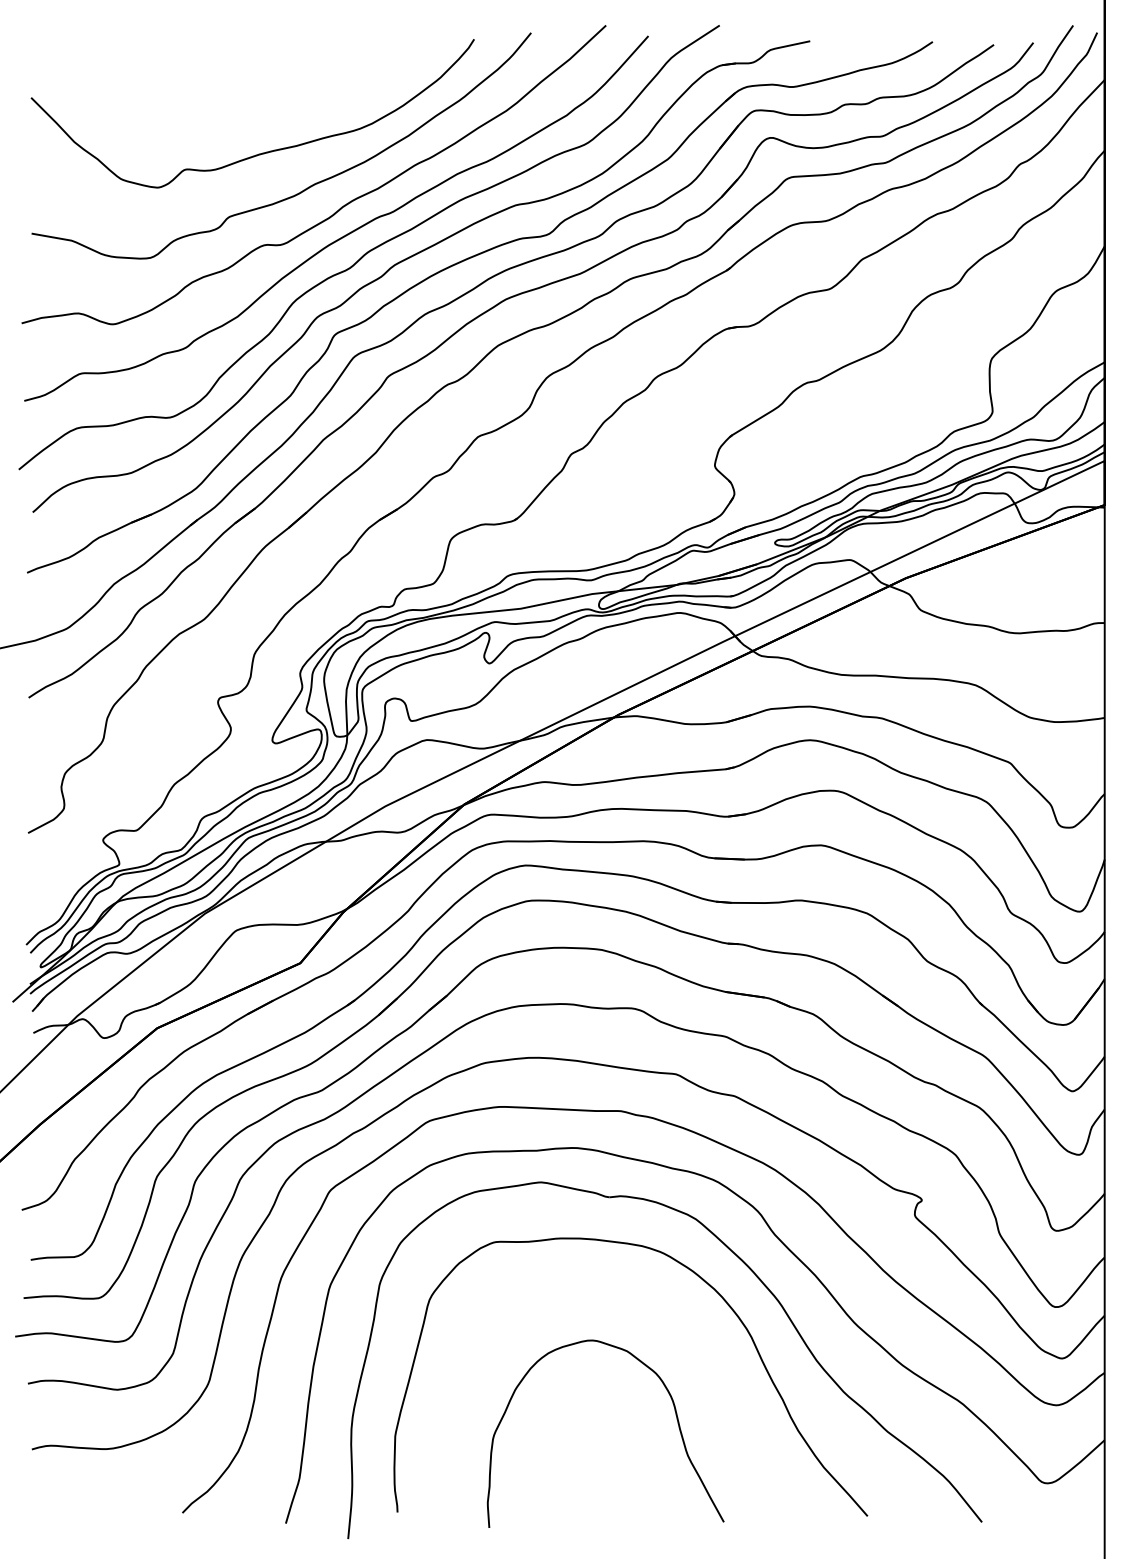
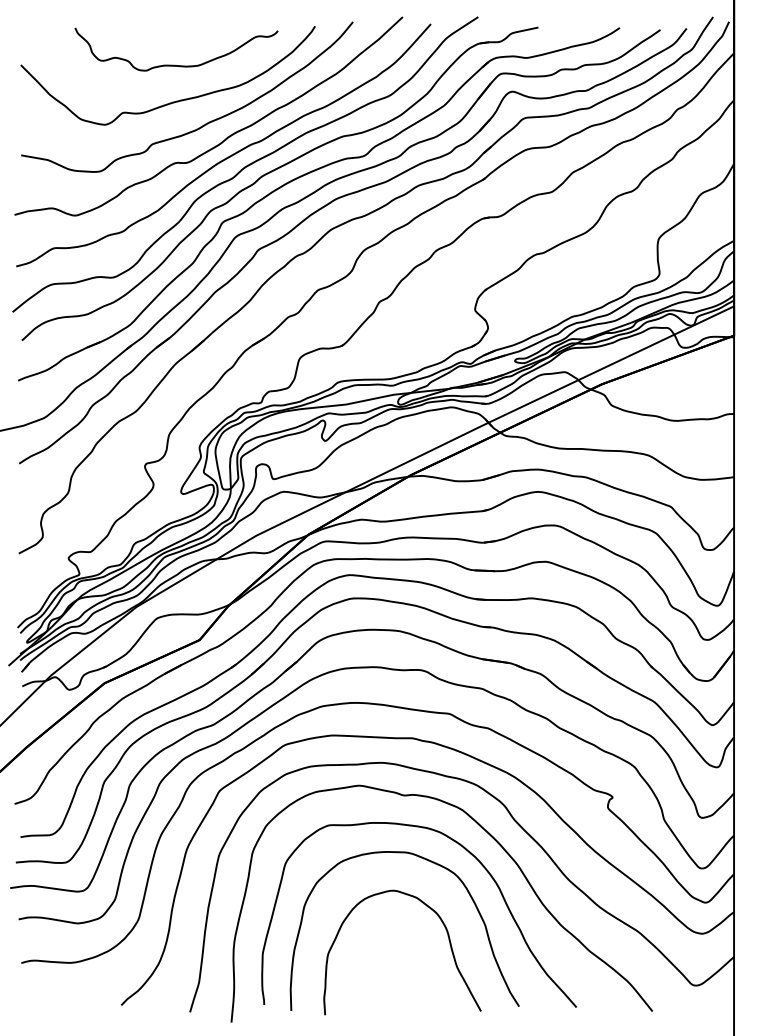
curve: (262, 96) -> (174, 64), added
curve: (647, 1298) -> (430, 862), added

